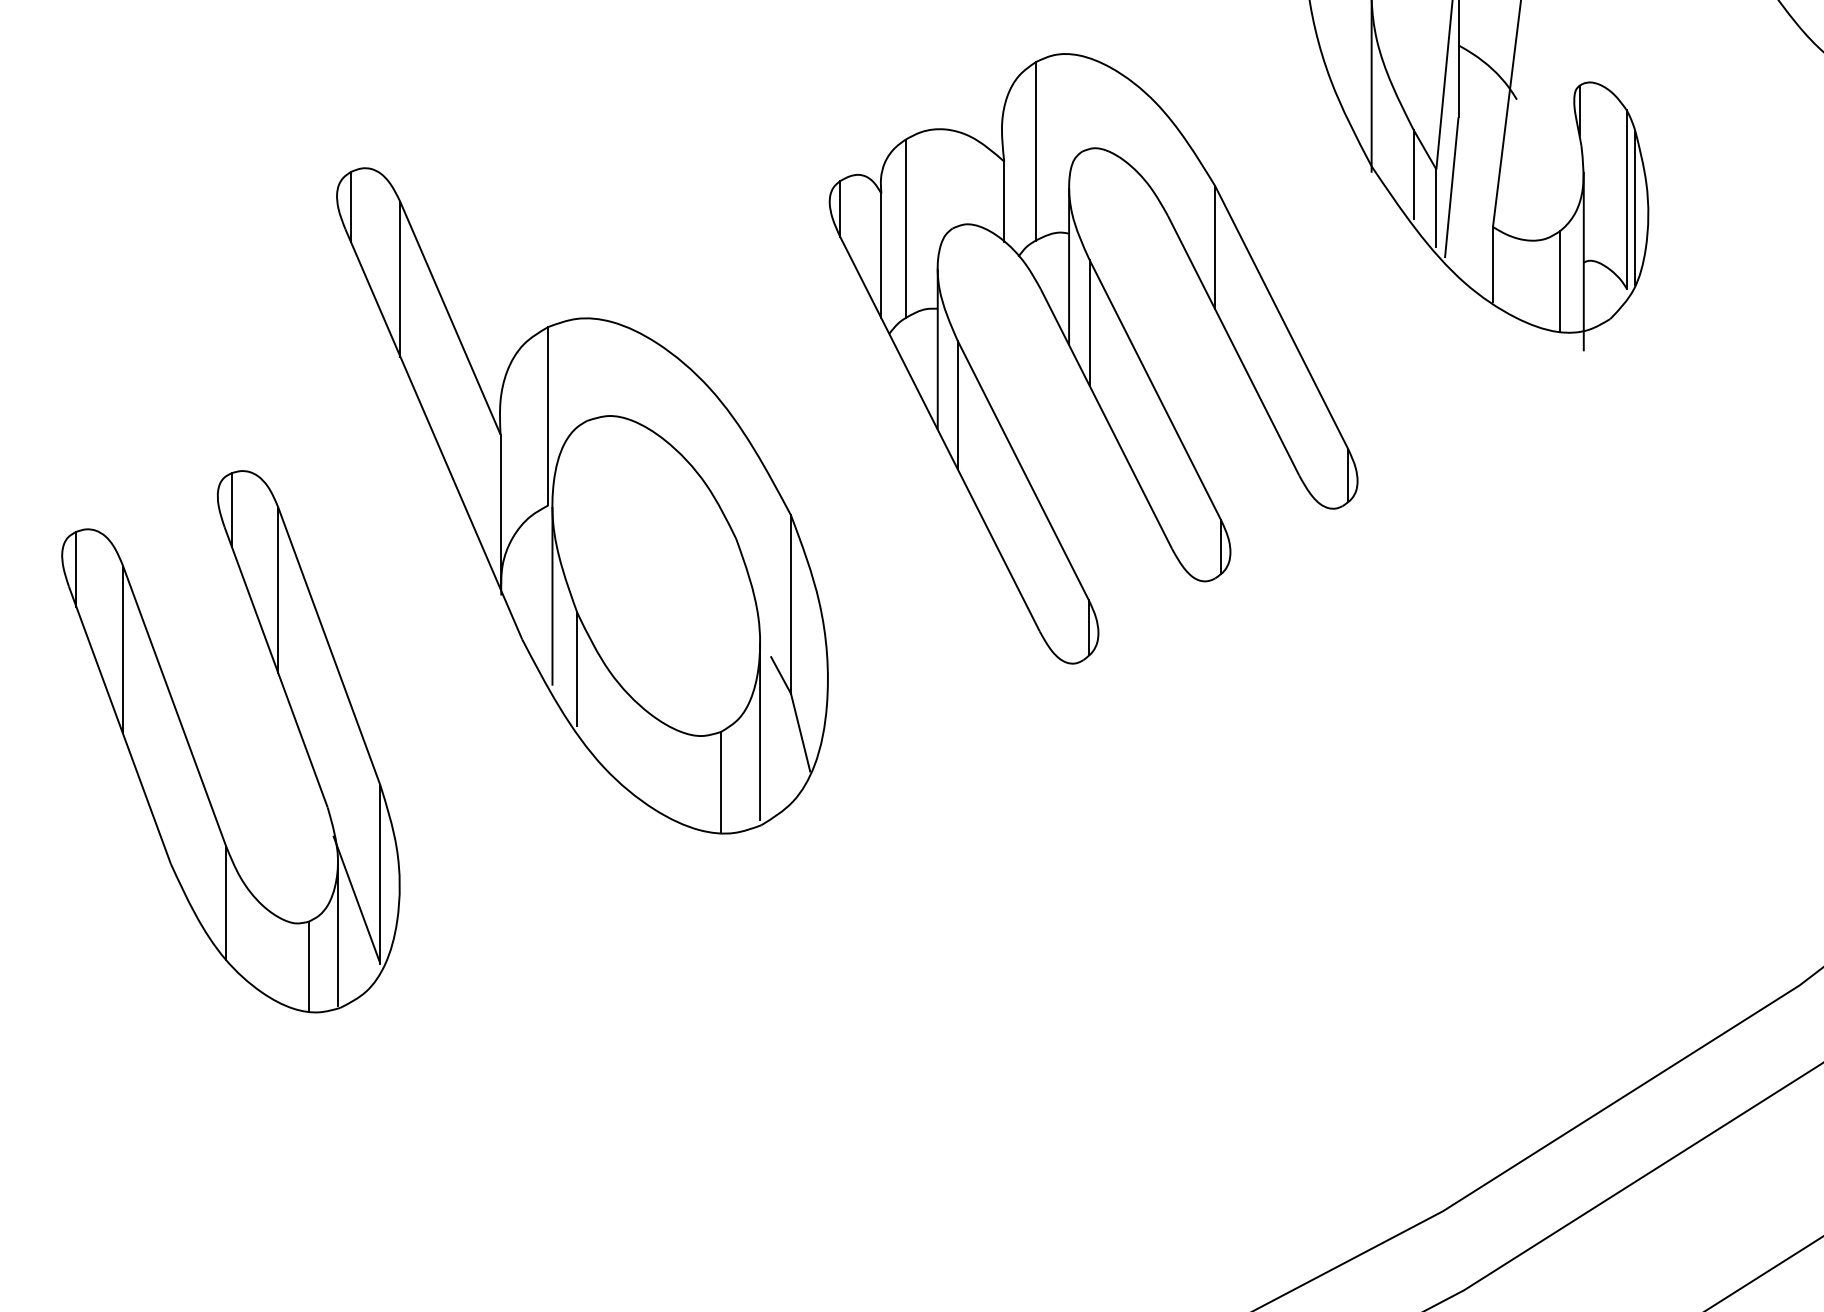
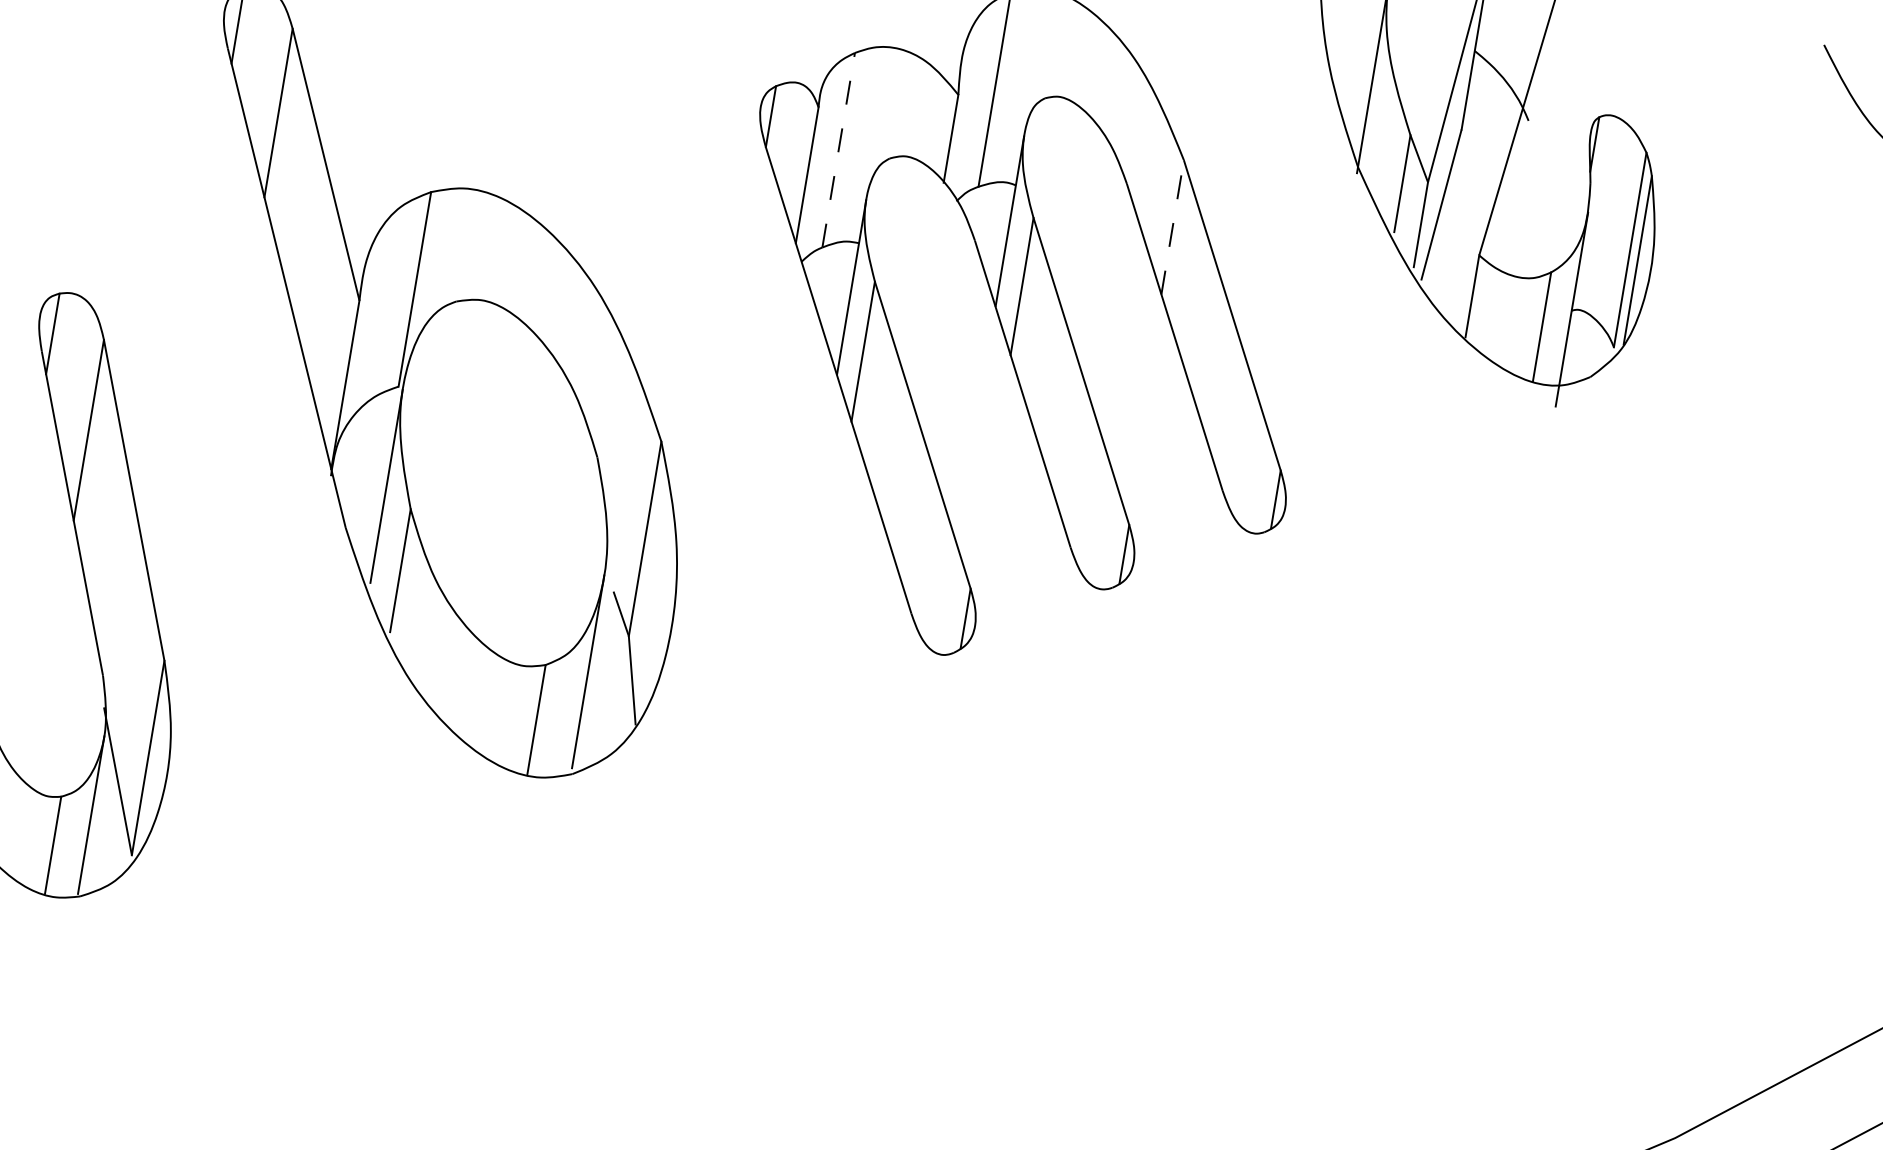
line: (905, 228) -> (838, 149), solid -> dashed
line: (1215, 247) -> (1173, 227), solid -> dashed

